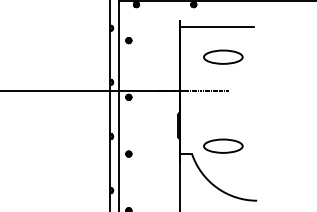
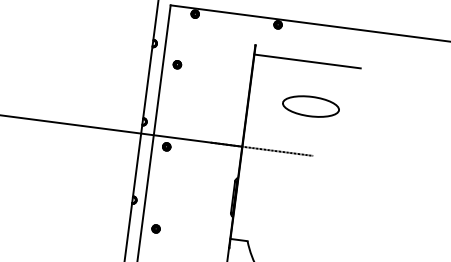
part: (223, 145) -> (294, 234), removed

